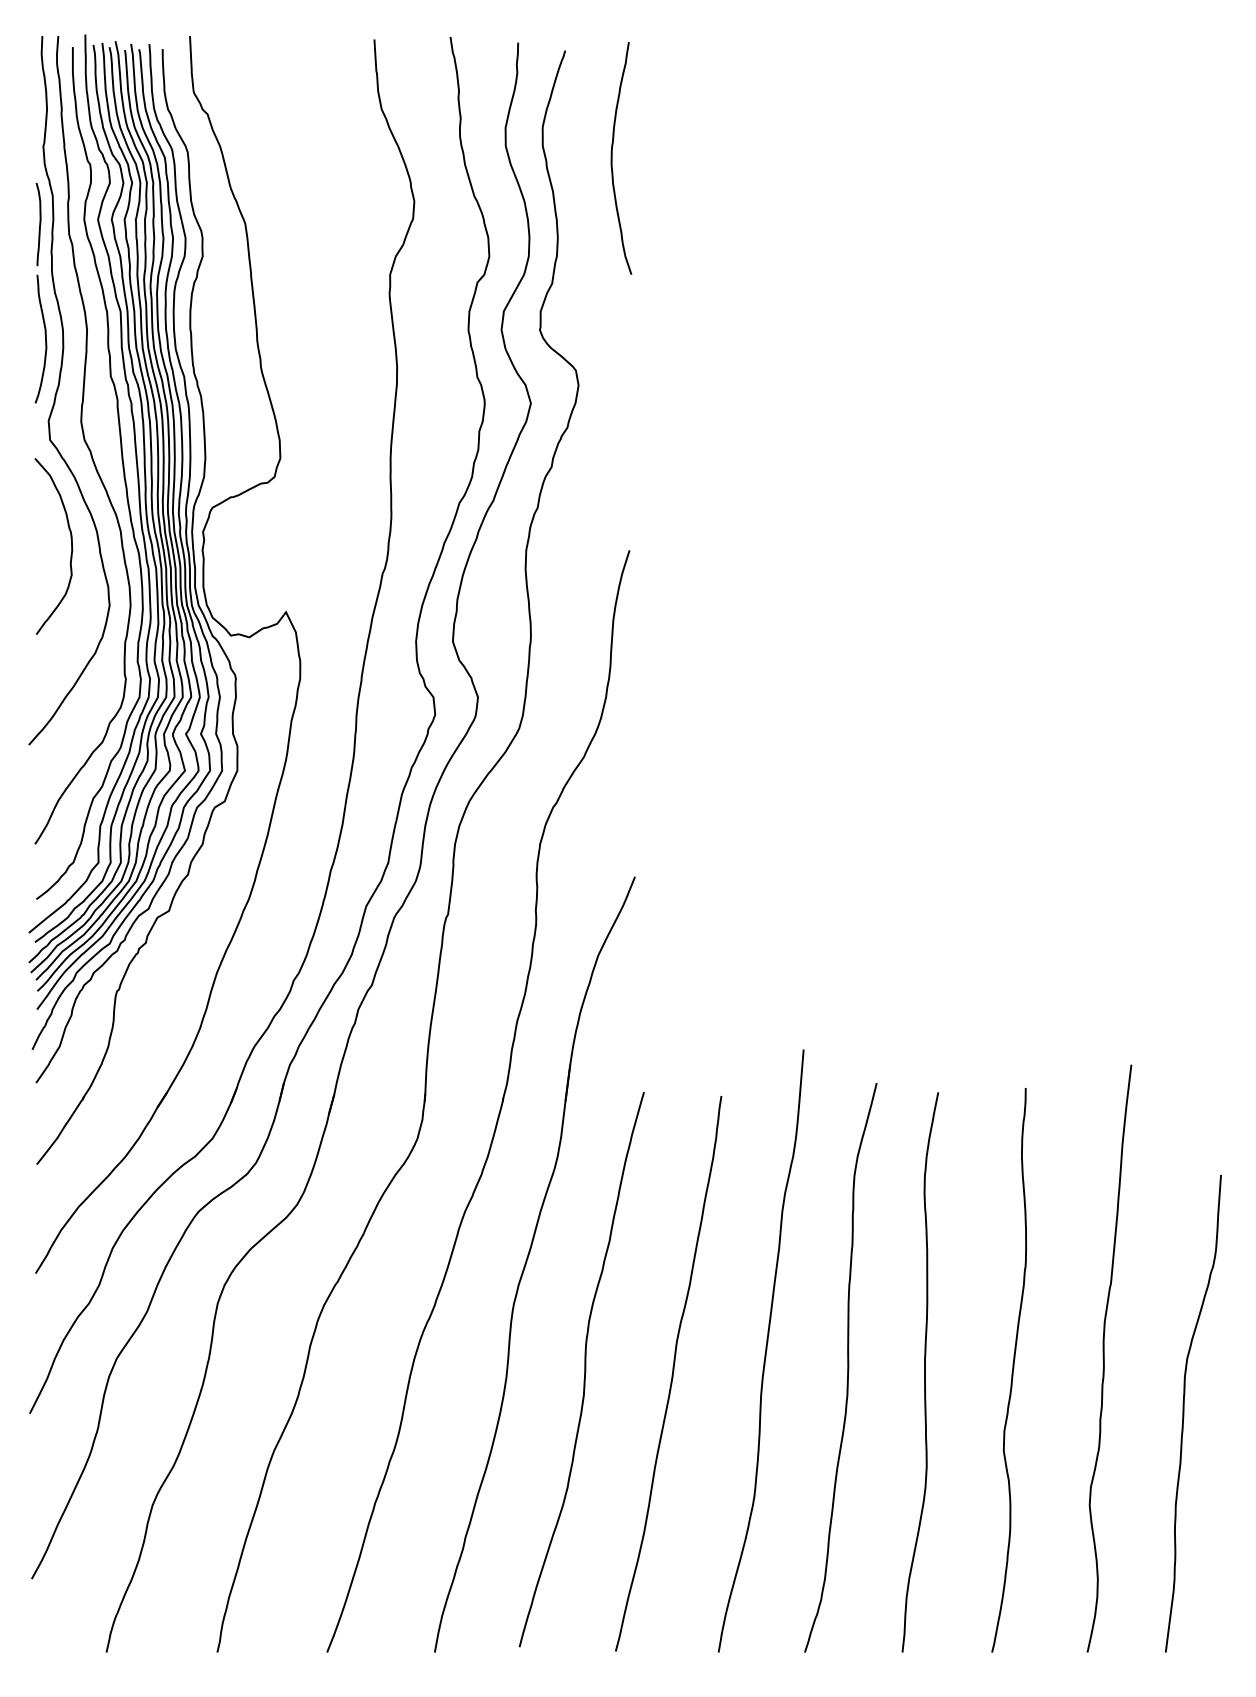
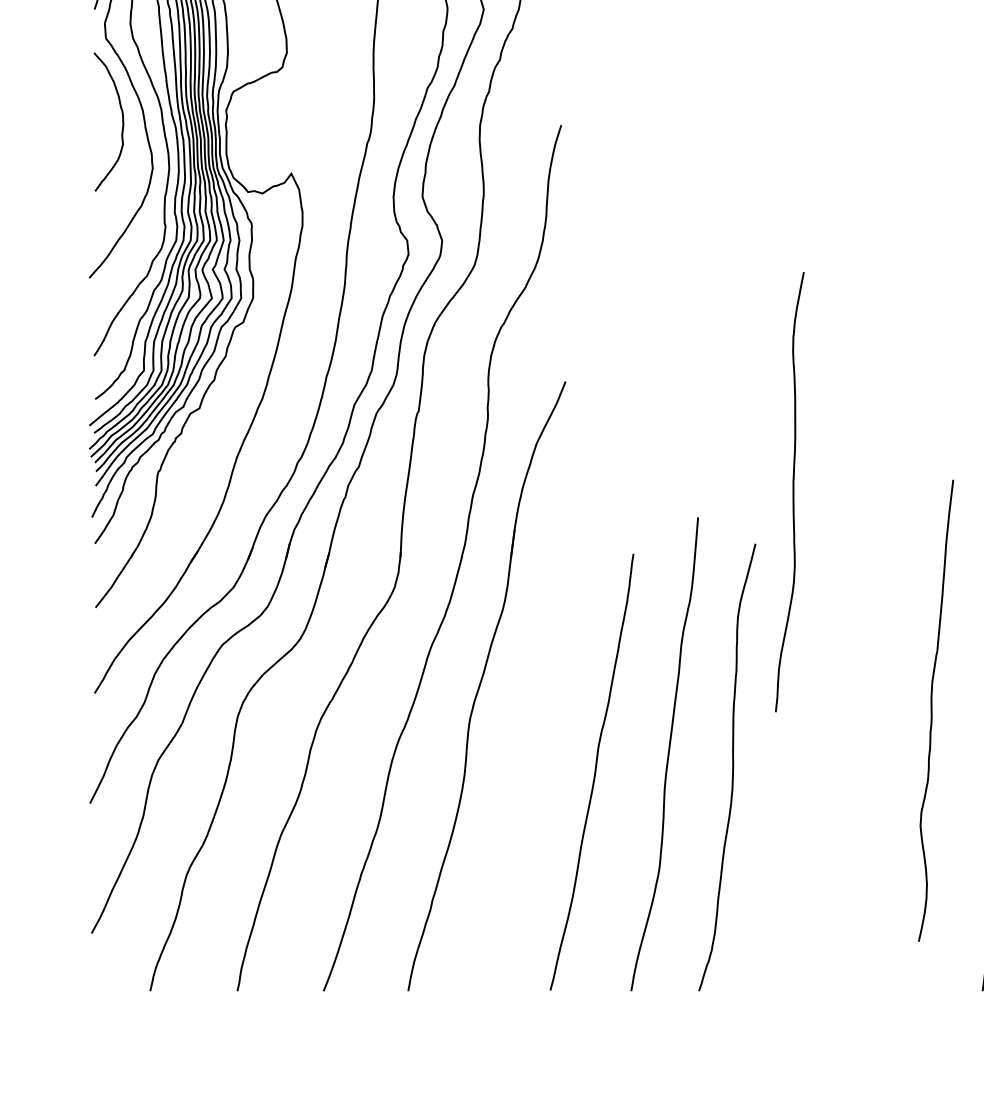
curve: (1104, 1358) -> (932, 710), moved
curve: (584, 1369) -> (525, 768), removed
curve: (924, 1372) -> (793, 492), moved
curve: (1011, 1372) -> (861, 771), removed

